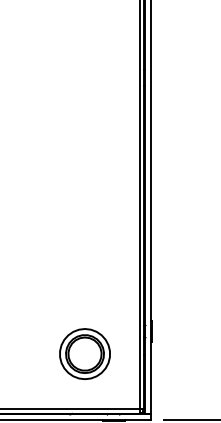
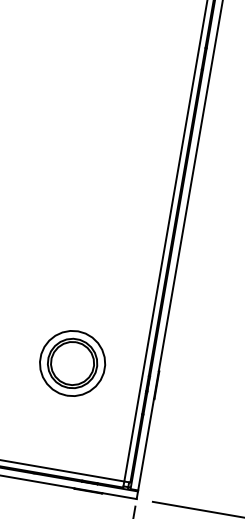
part: (84, 353) -> (72, 362), moved

